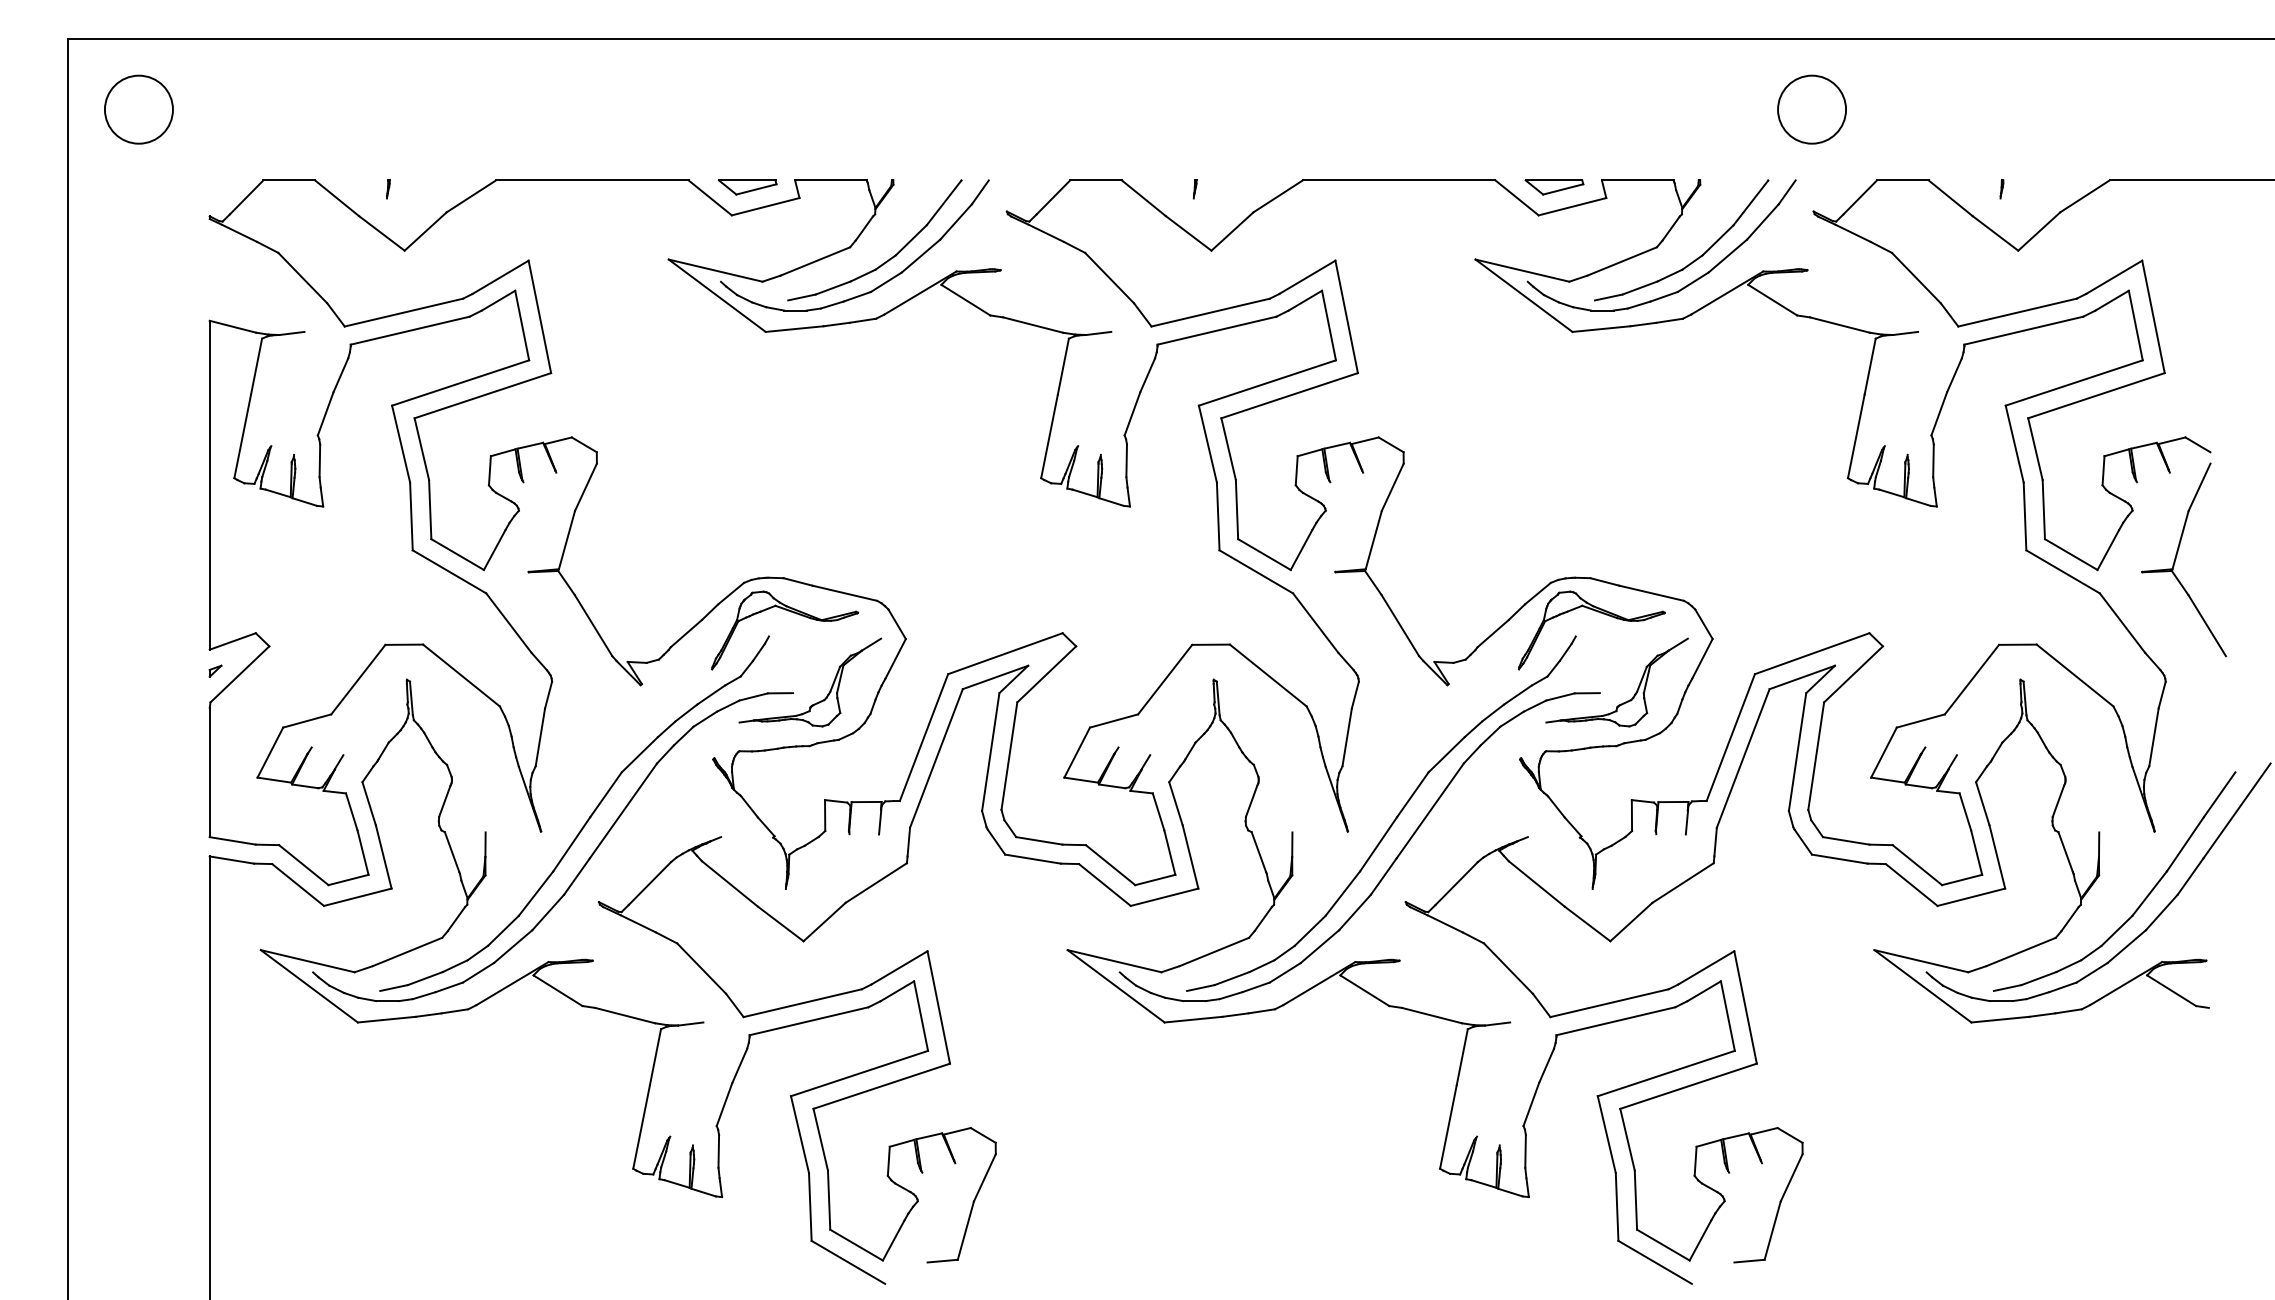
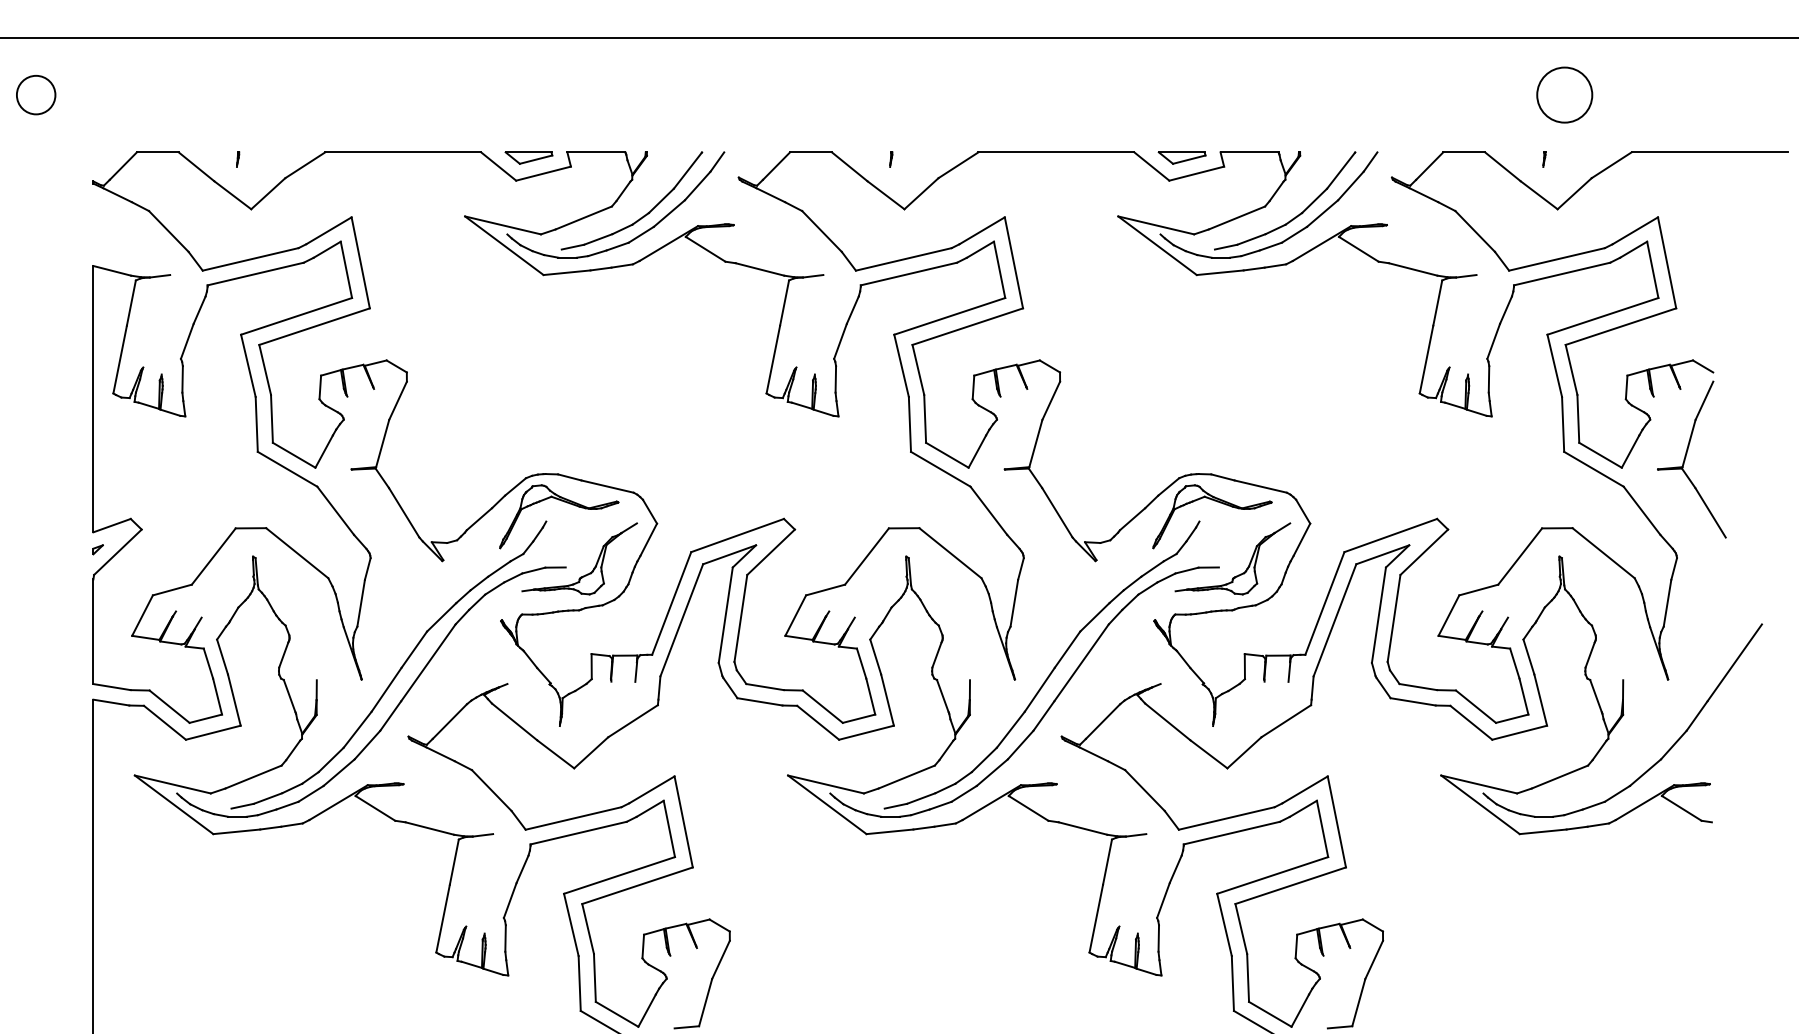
circle: (138, 109) -> (35, 94), size x0.7
circle: (1811, 109) -> (1564, 94), moved
part: (2140, 903) -> (1656, 737), removed

